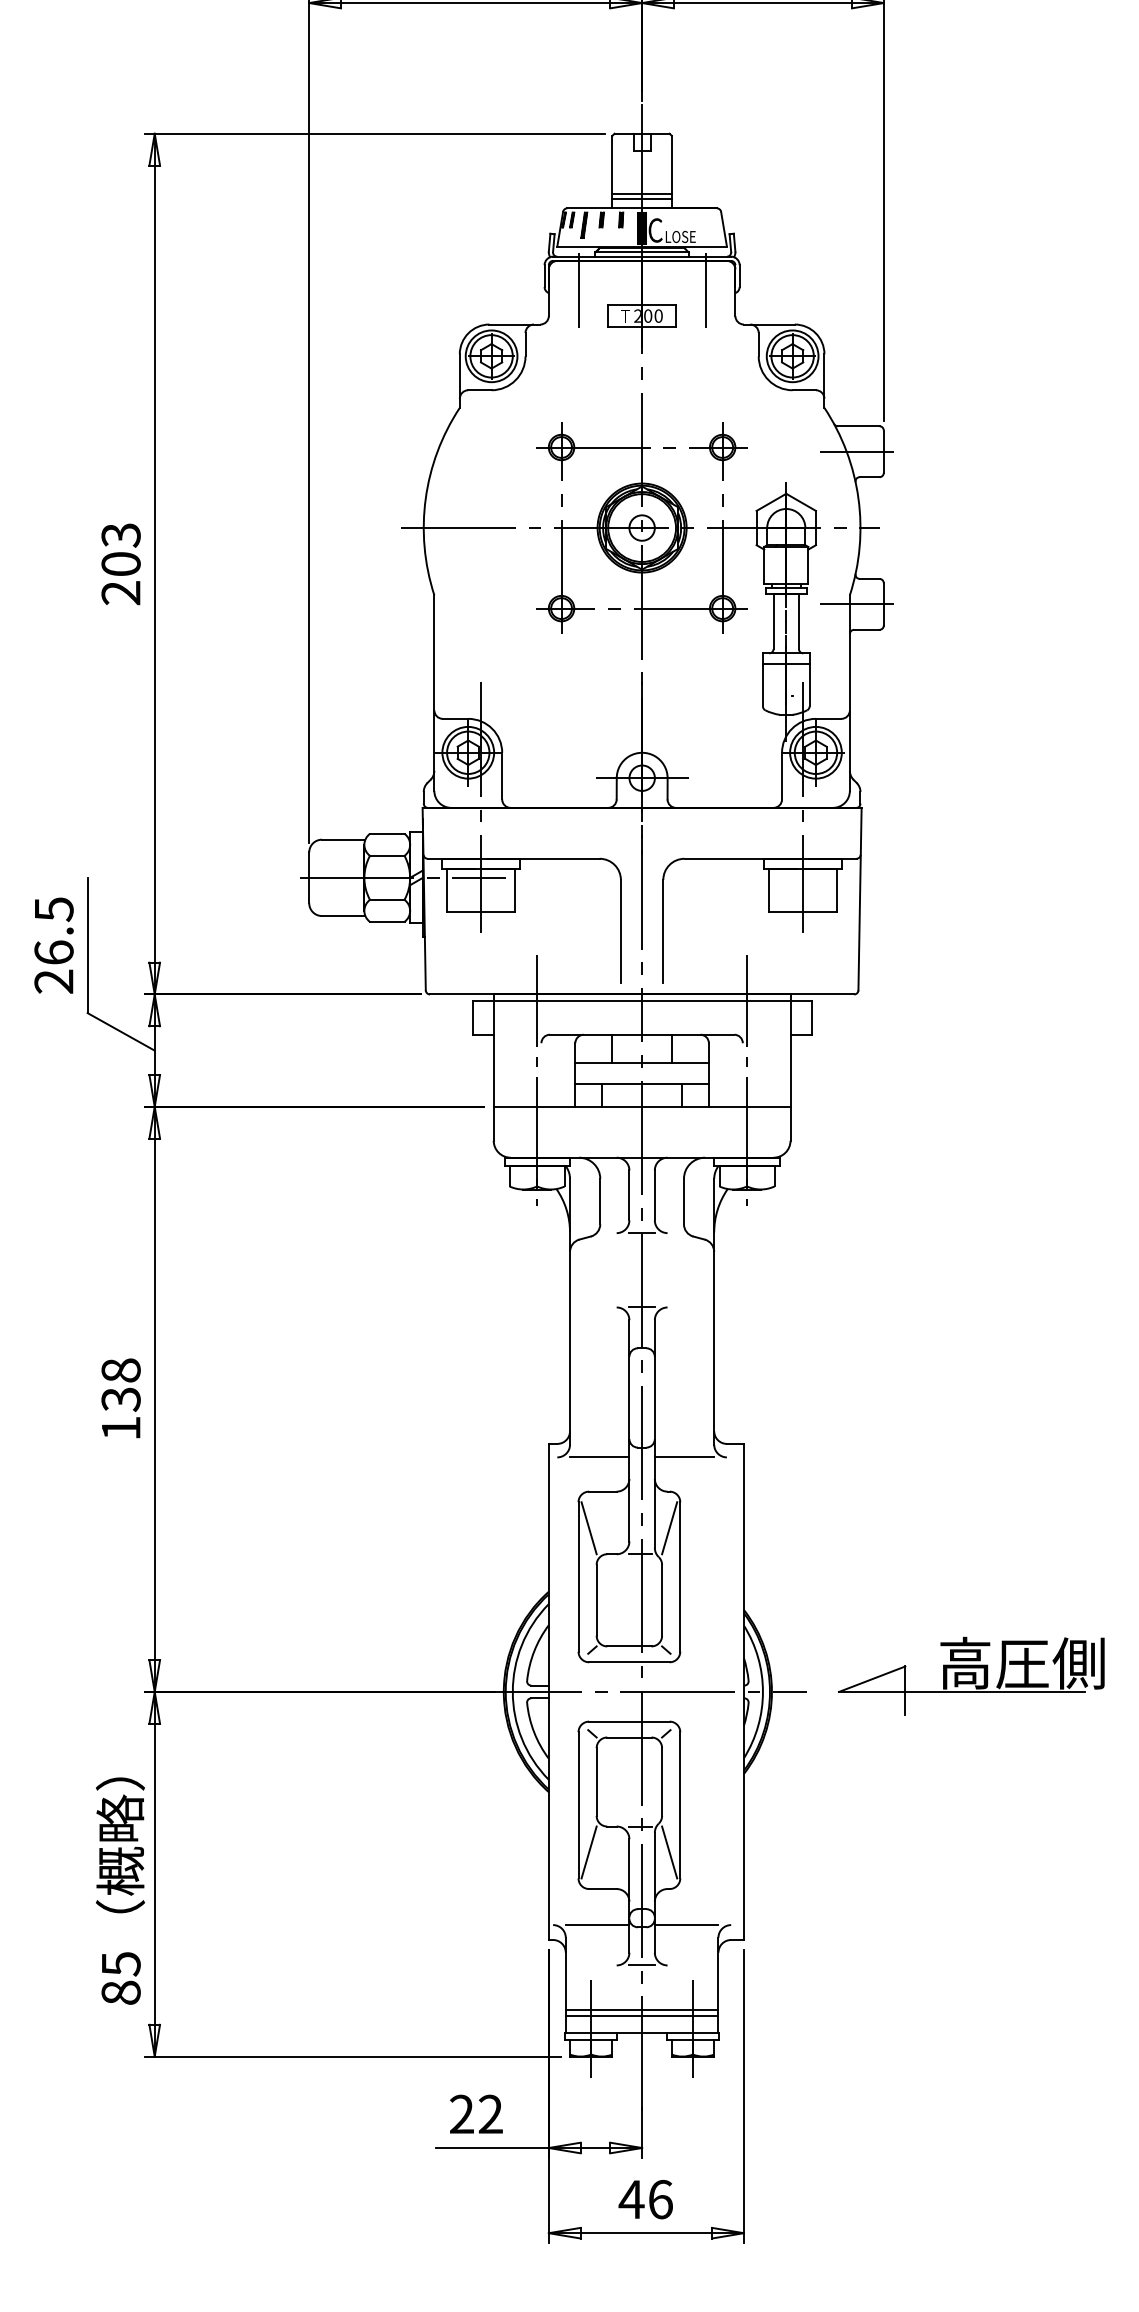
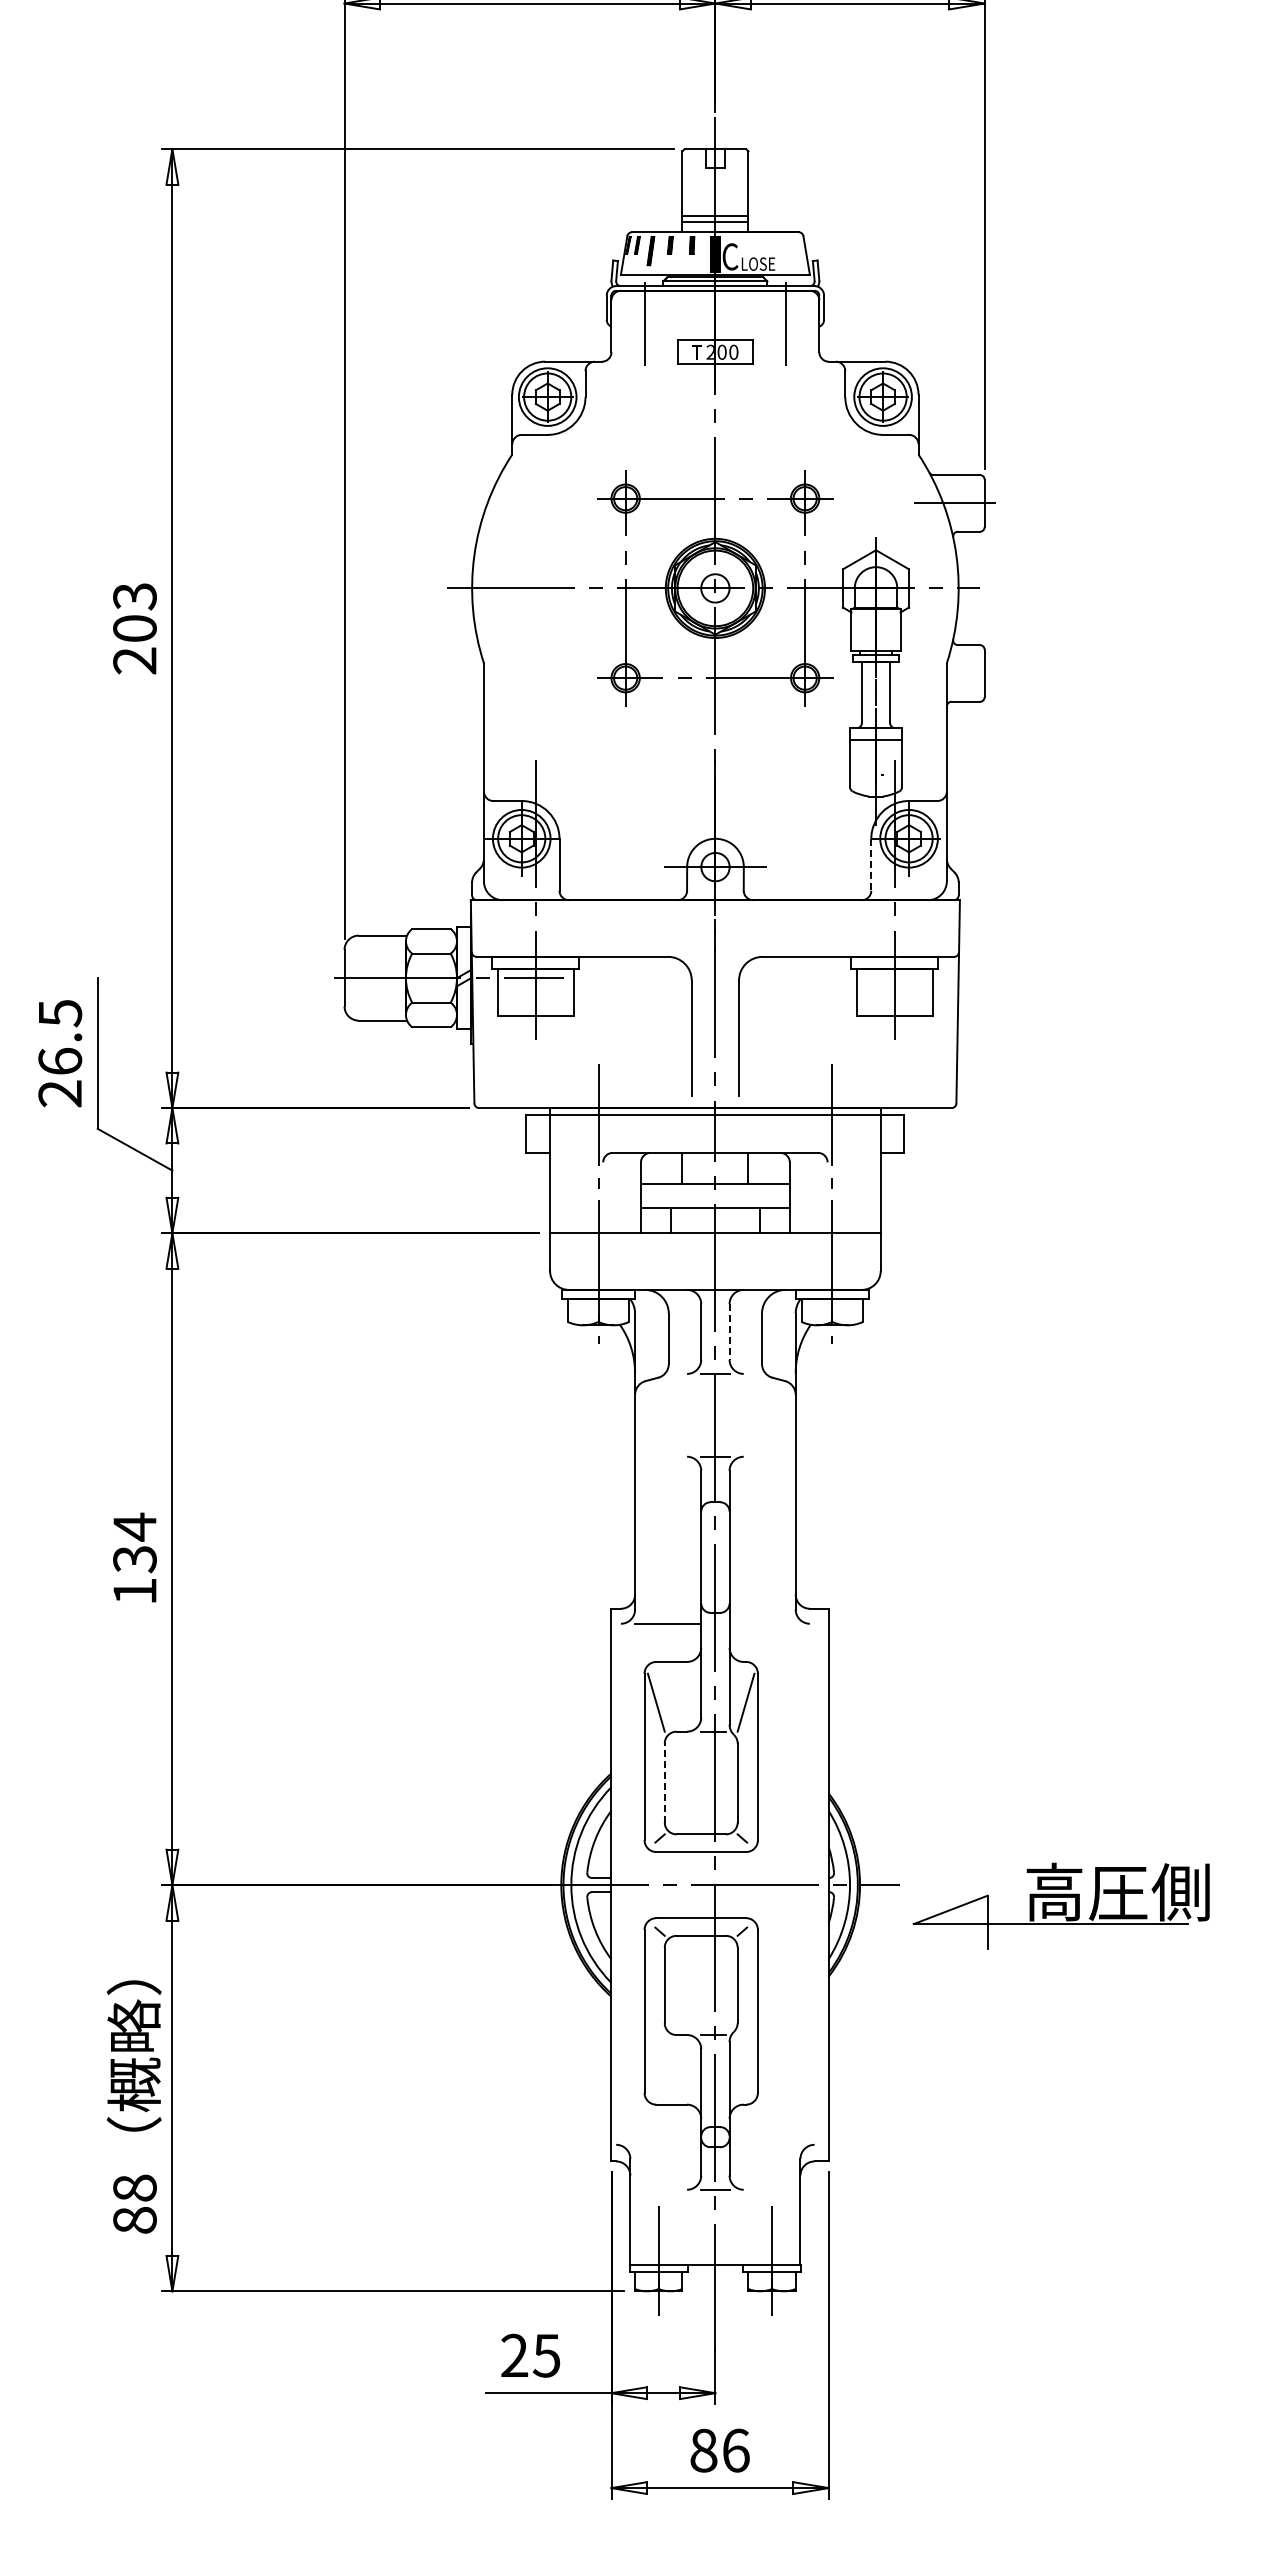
line: (856, 604) -> (954, 673), removed
line: (782, 775) -> (871, 864), solid -> dashed
line: (654, 1195) -> (729, 1331), solid -> dashed
text: (120, 1370) -> (134, 1526), 138 -> 134
line: (684, 1457) -> (762, 1623), removed
line: (596, 1600) -> (664, 1783), solid -> dashed
part: (970, 1675) -> (1060, 1905), moved
line: (588, 1852) -> (655, 2063), removed
line: (669, 1852) -> (745, 2063), removed
line: (597, 1924) -> (665, 2144), removed
line: (686, 1924) -> (764, 2144), removed
text: (120, 1964) -> (134, 2188), 85 -> 88
line: (642, 2010) -> (715, 2239), removed
line: (642, 2016) -> (715, 2246), removed
text: (490, 2114) -> (546, 2355), 22 -> 25
text: (631, 2199) -> (703, 2450), 46 -> 86

